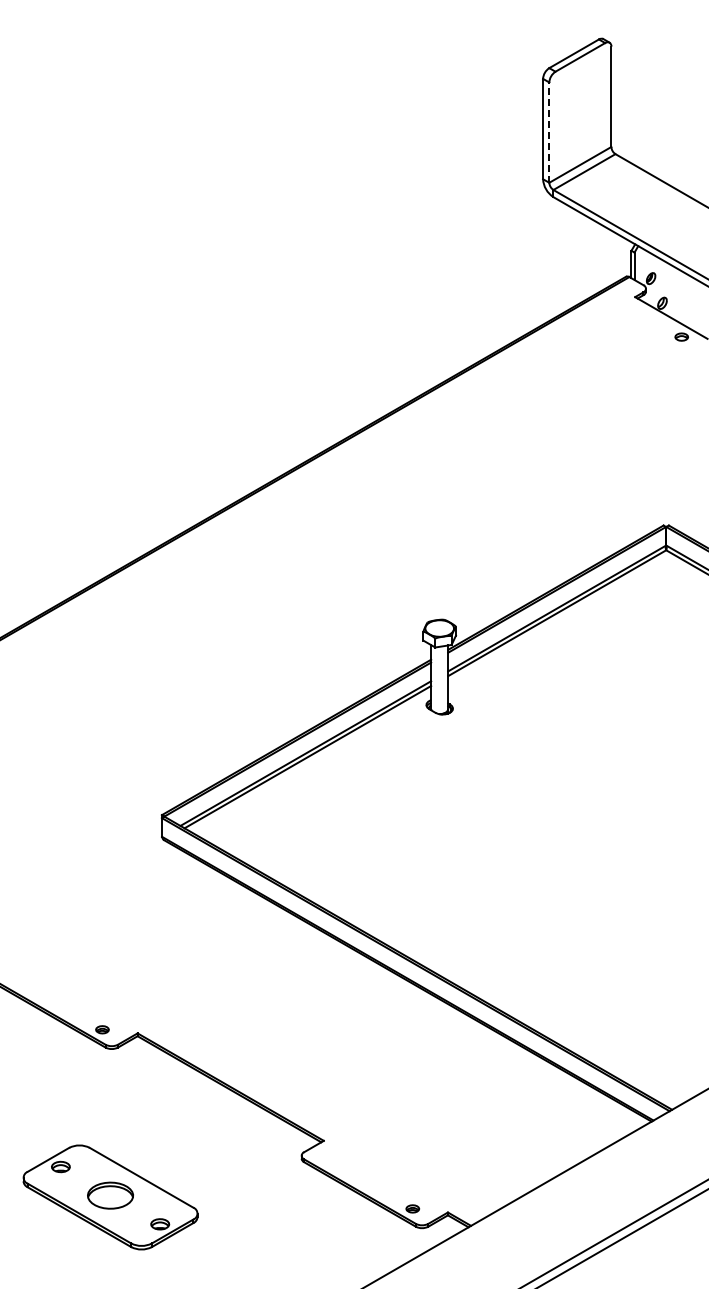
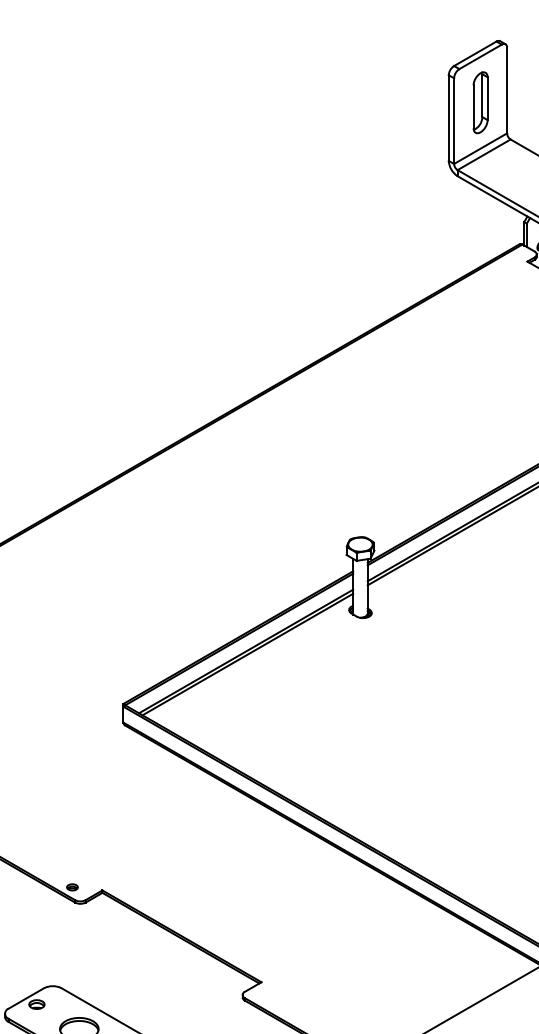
part: (580, 110) -> (480, 102), added
line: (549, 132) -> (454, 121), dashed -> solid

